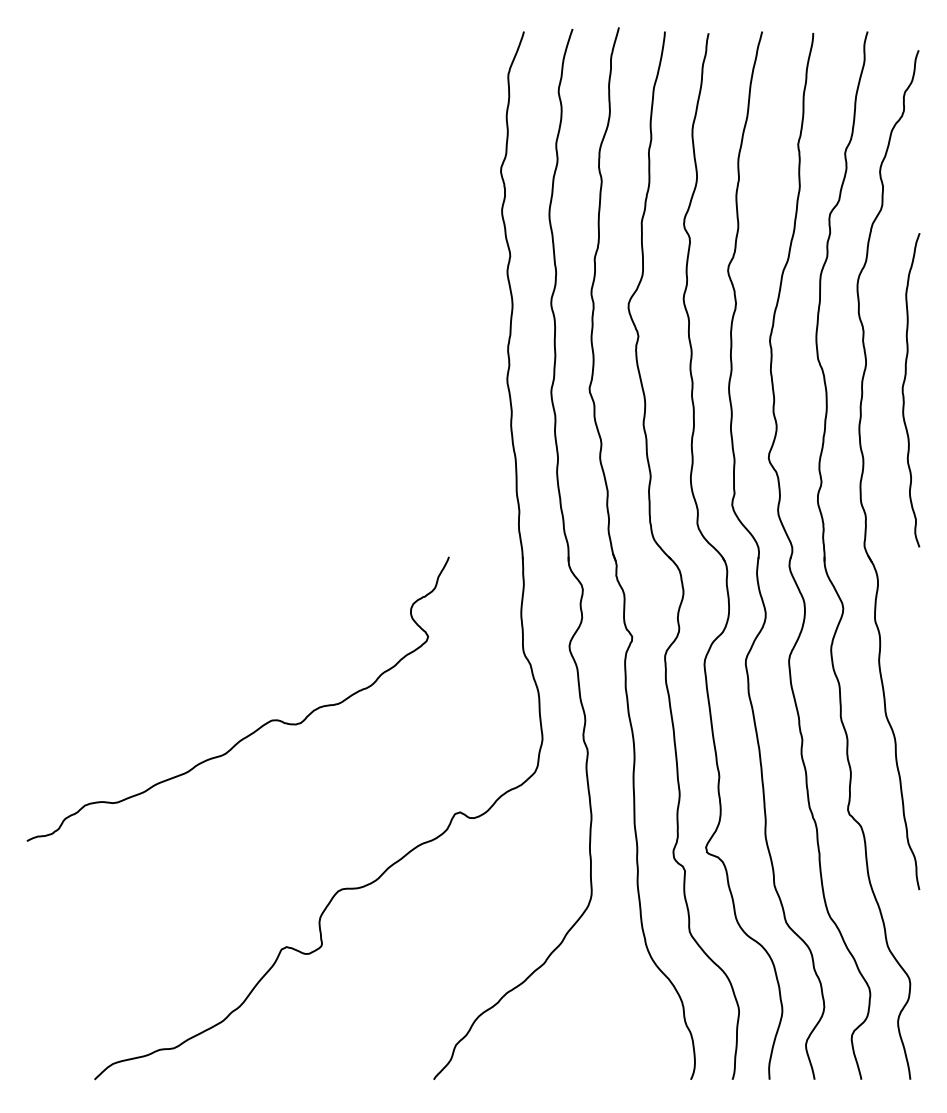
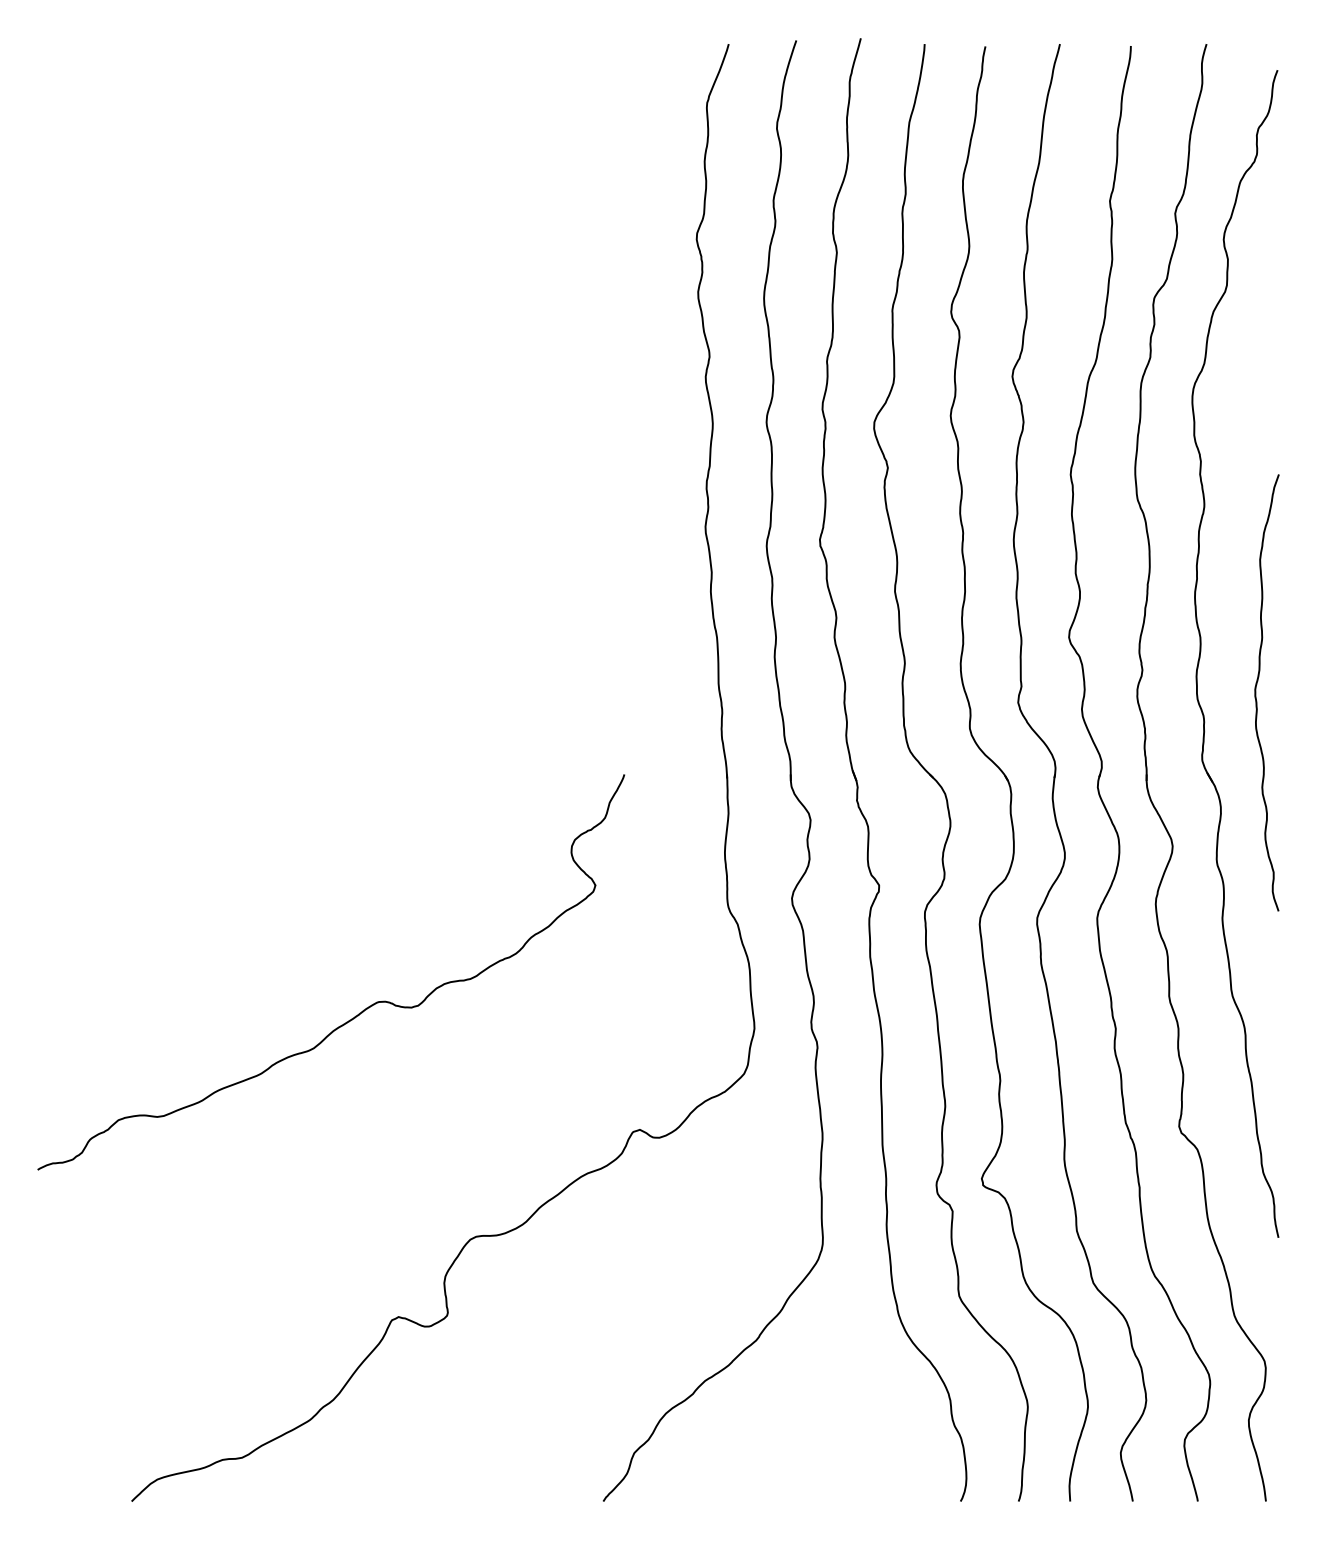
curve: (903, 390) -> (1256, 692), moved

